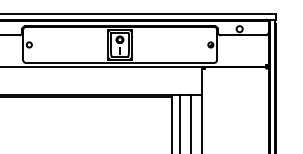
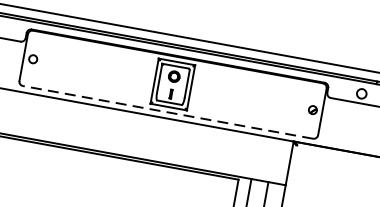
line: (119, 62) -> (167, 111), solid -> dashed

